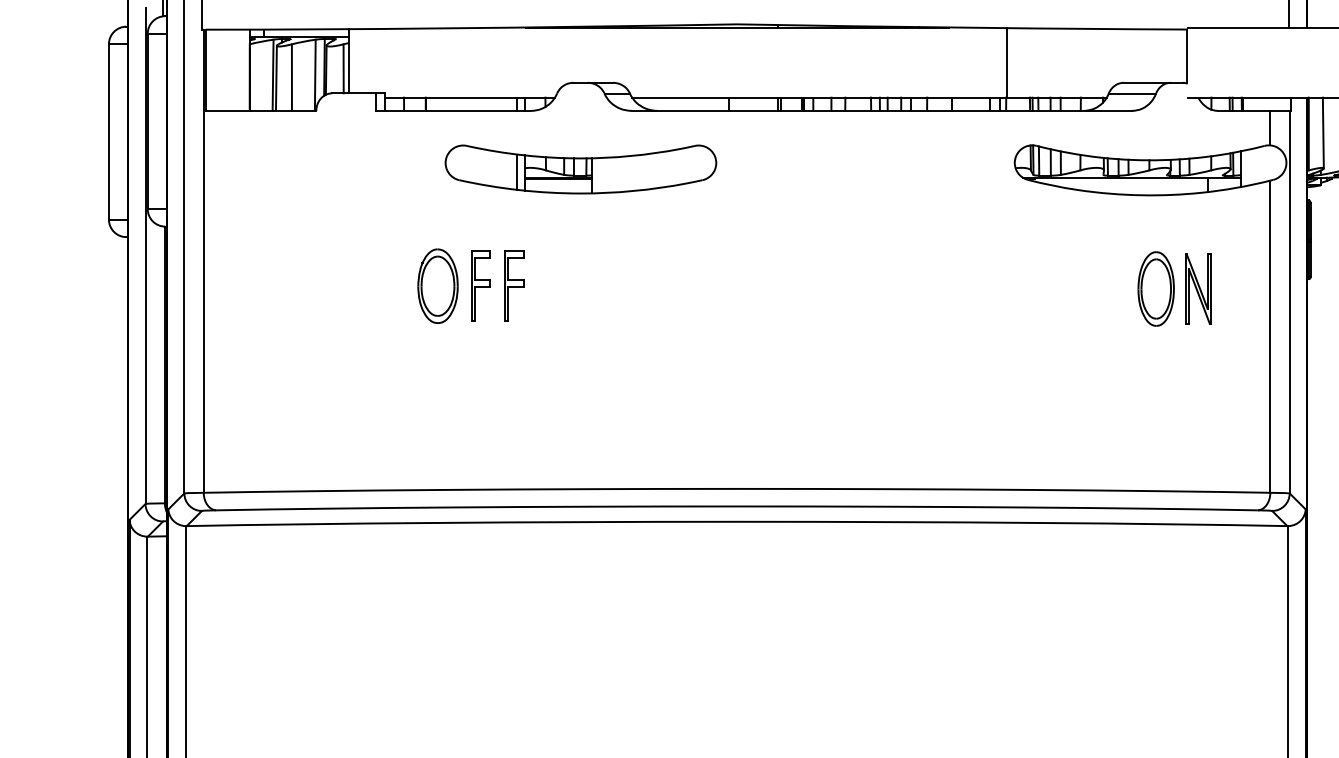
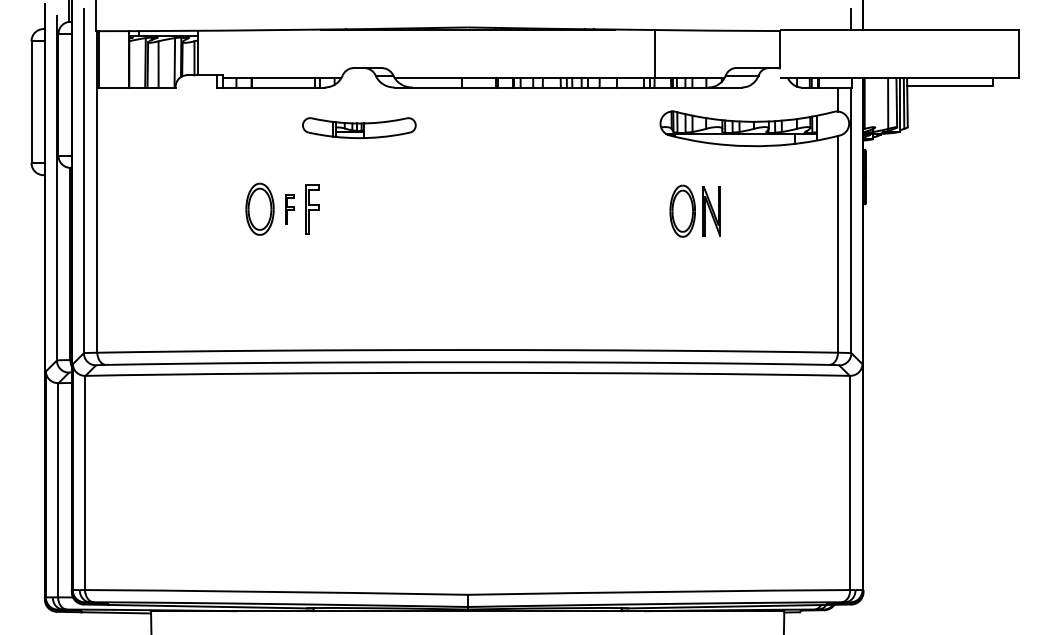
line: (1322, 132) -> (874, 102), removed
part: (581, 168) -> (359, 127), size x0.6
part: (480, 286) -> (289, 209), size x0.6
part: (1173, 287) -> (694, 210), moved

